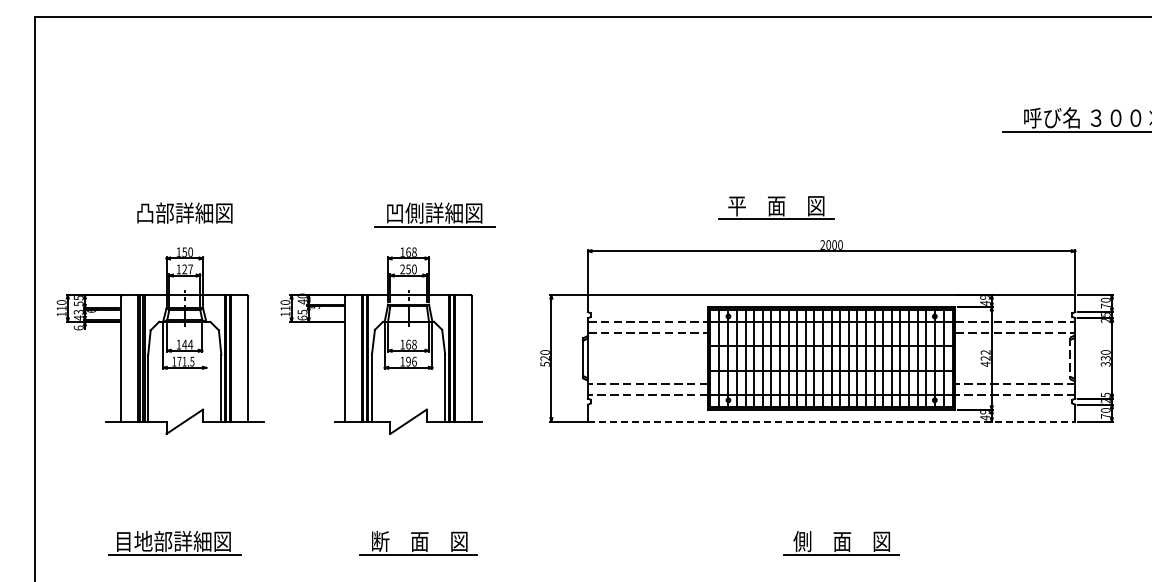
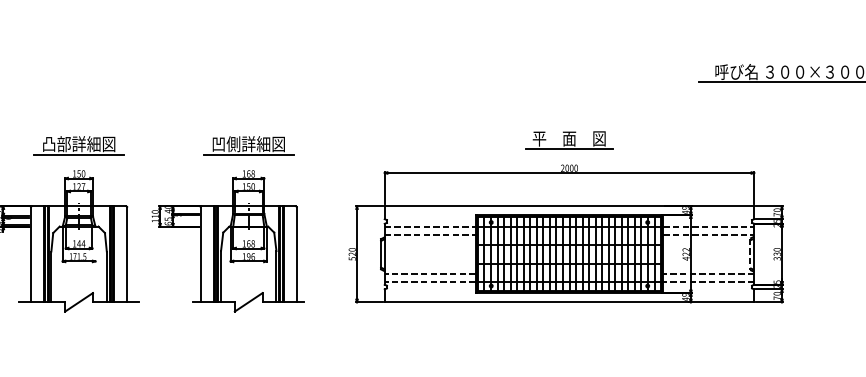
part: (776, 207) -> (569, 139), moved
part: (434, 214) -> (248, 145), moved
line: (184, 226) -> (78, 154), added
text: (402, 269) -> (244, 186), 250 -> 150
line: (831, 421) -> (569, 302), dashed -> solid

